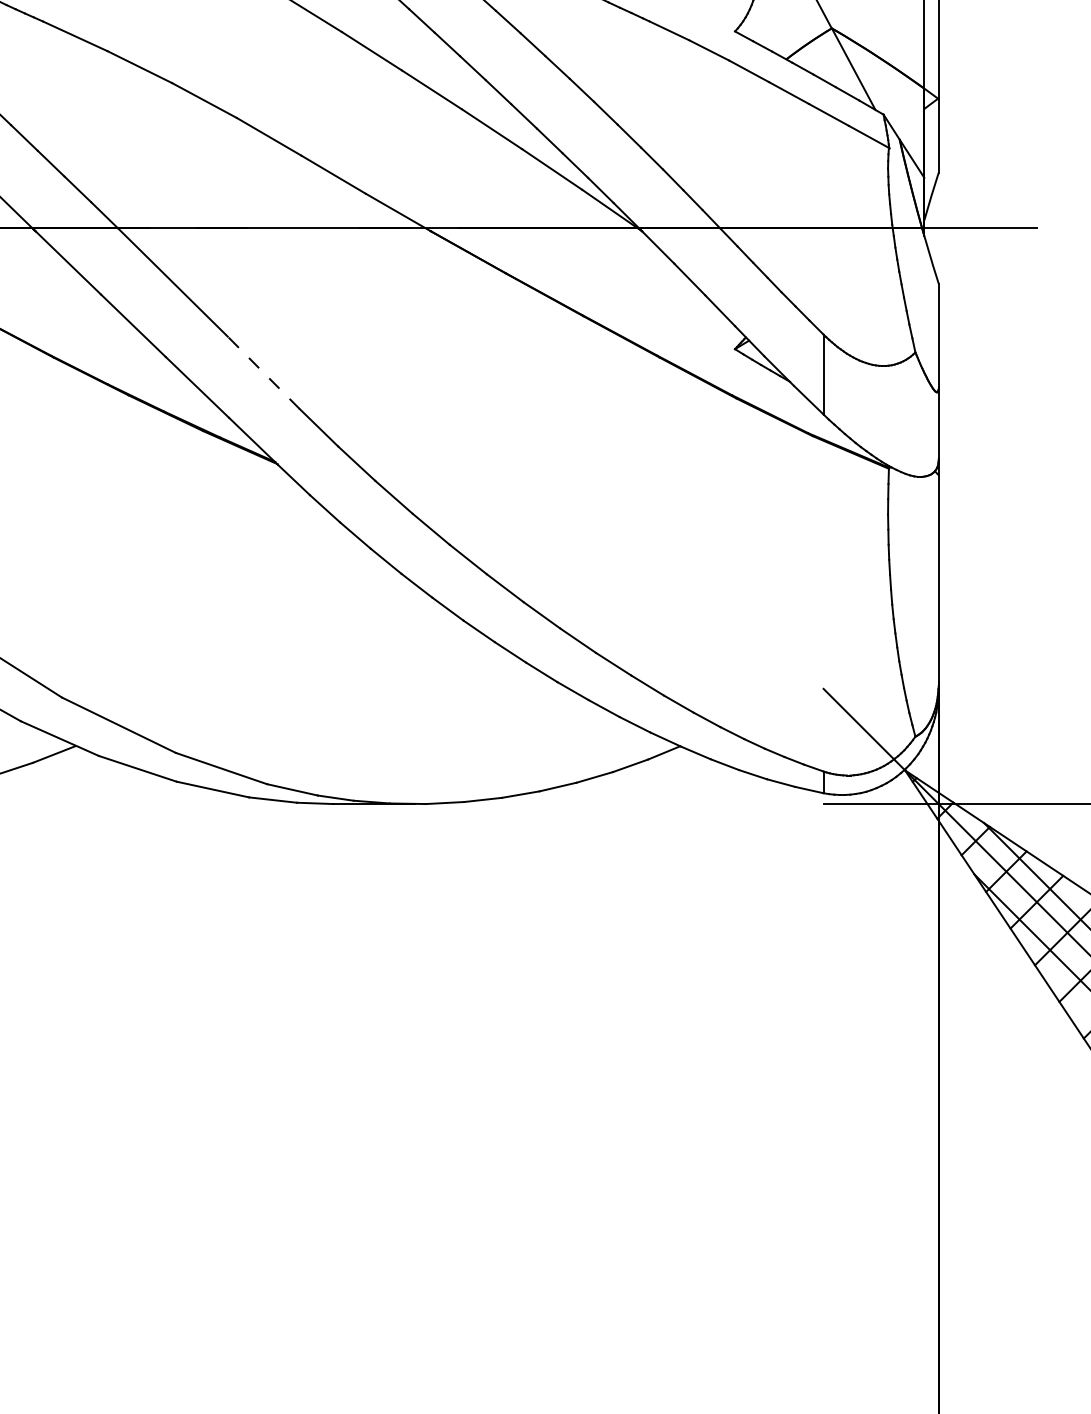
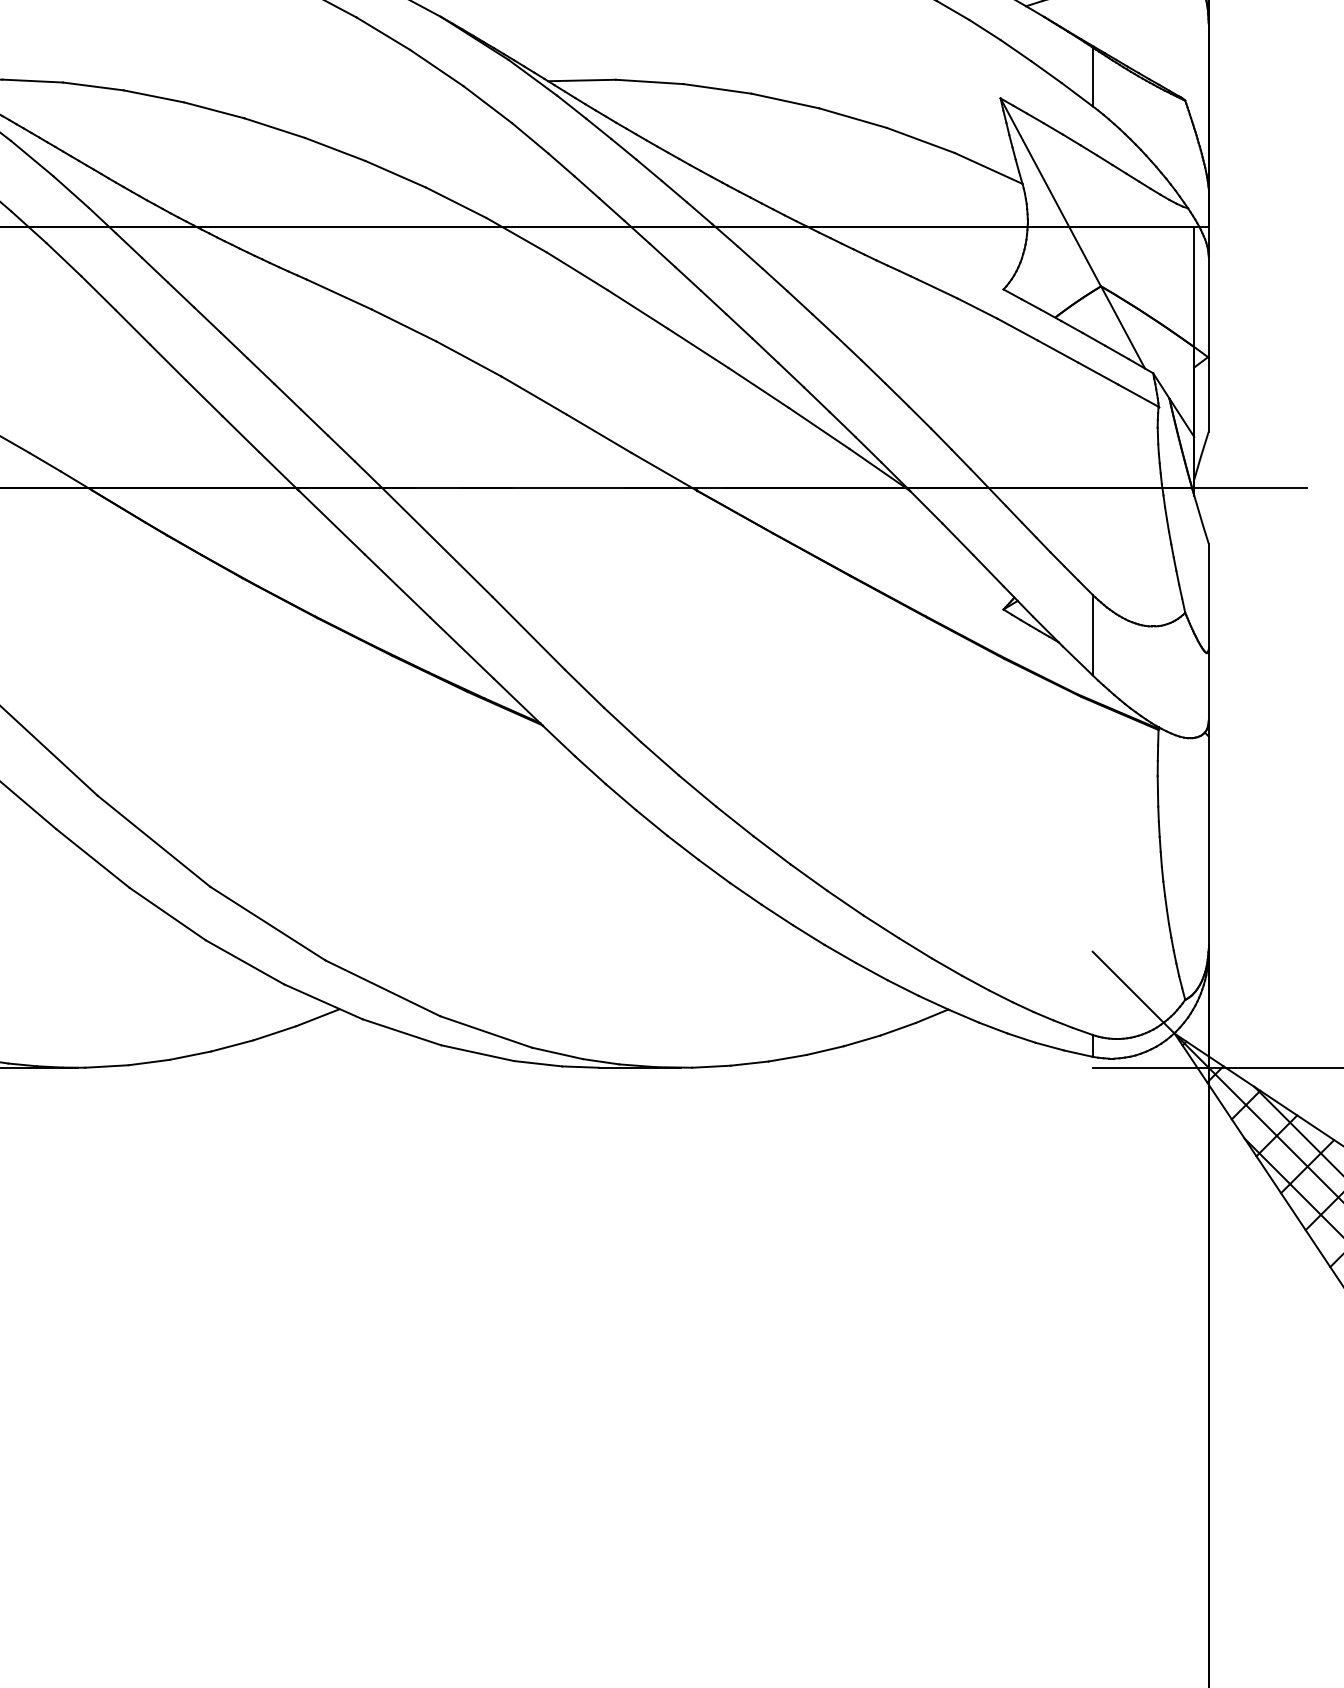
line: (263, 372) -> (528, 633), dashed -> solid

